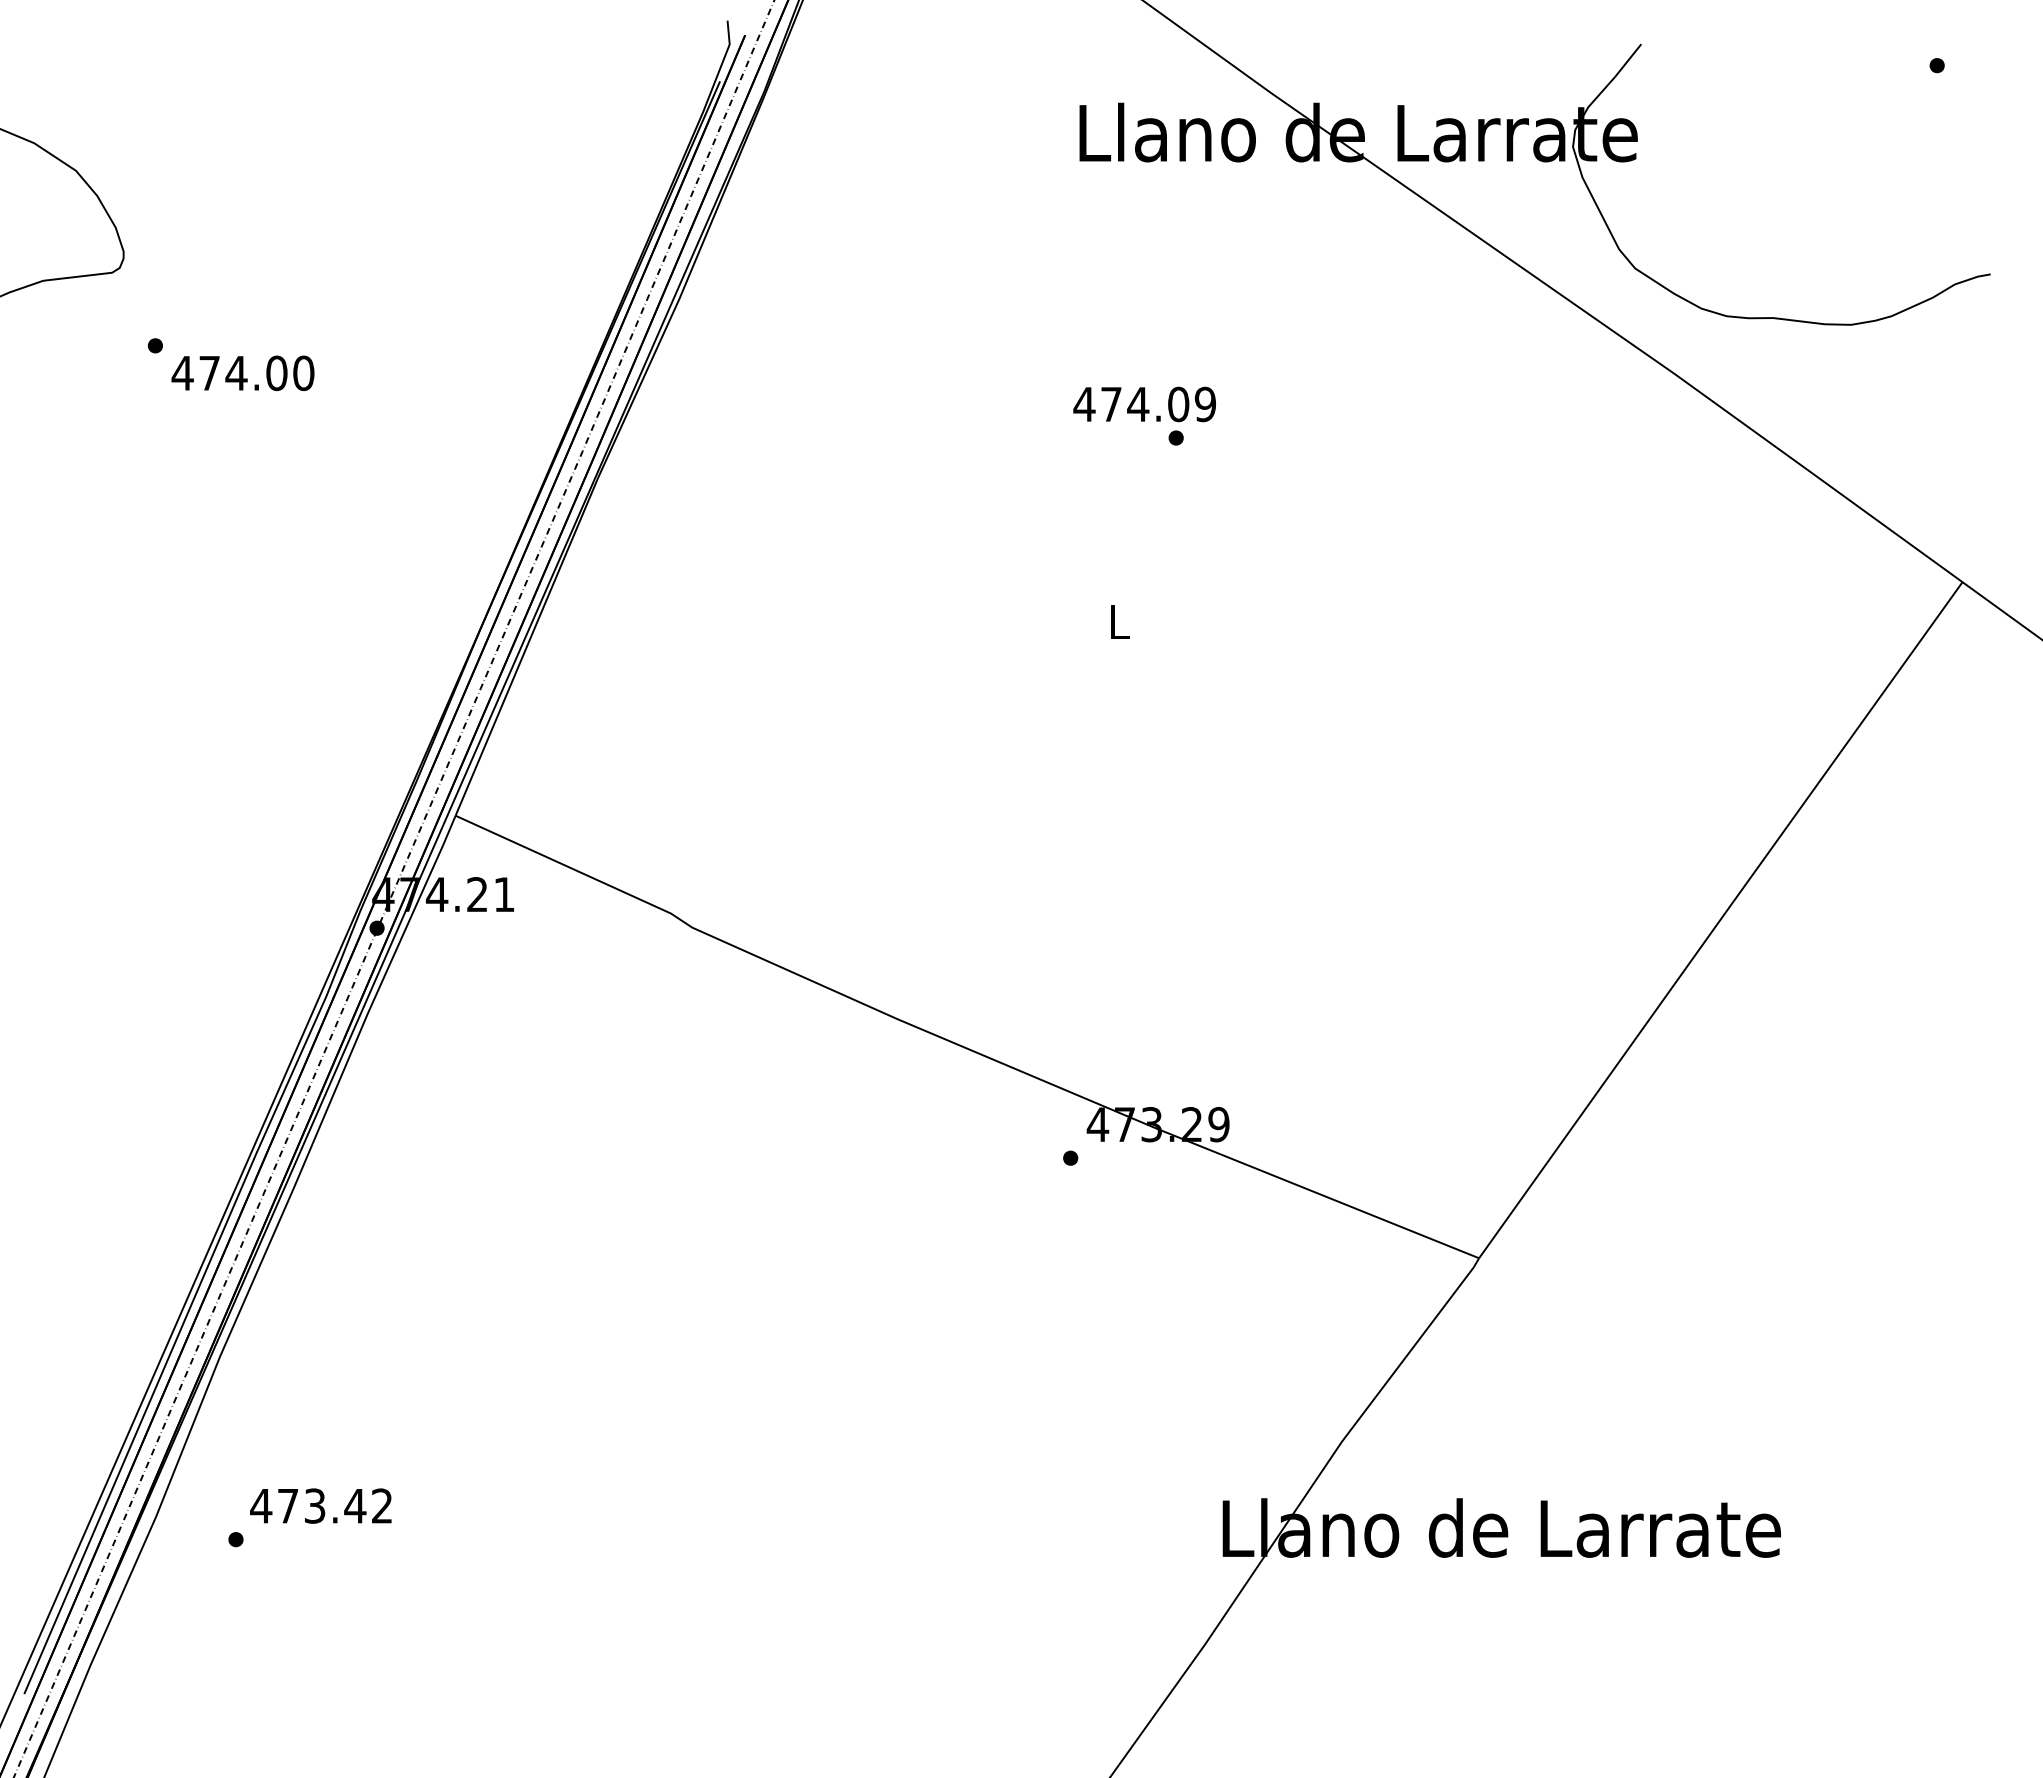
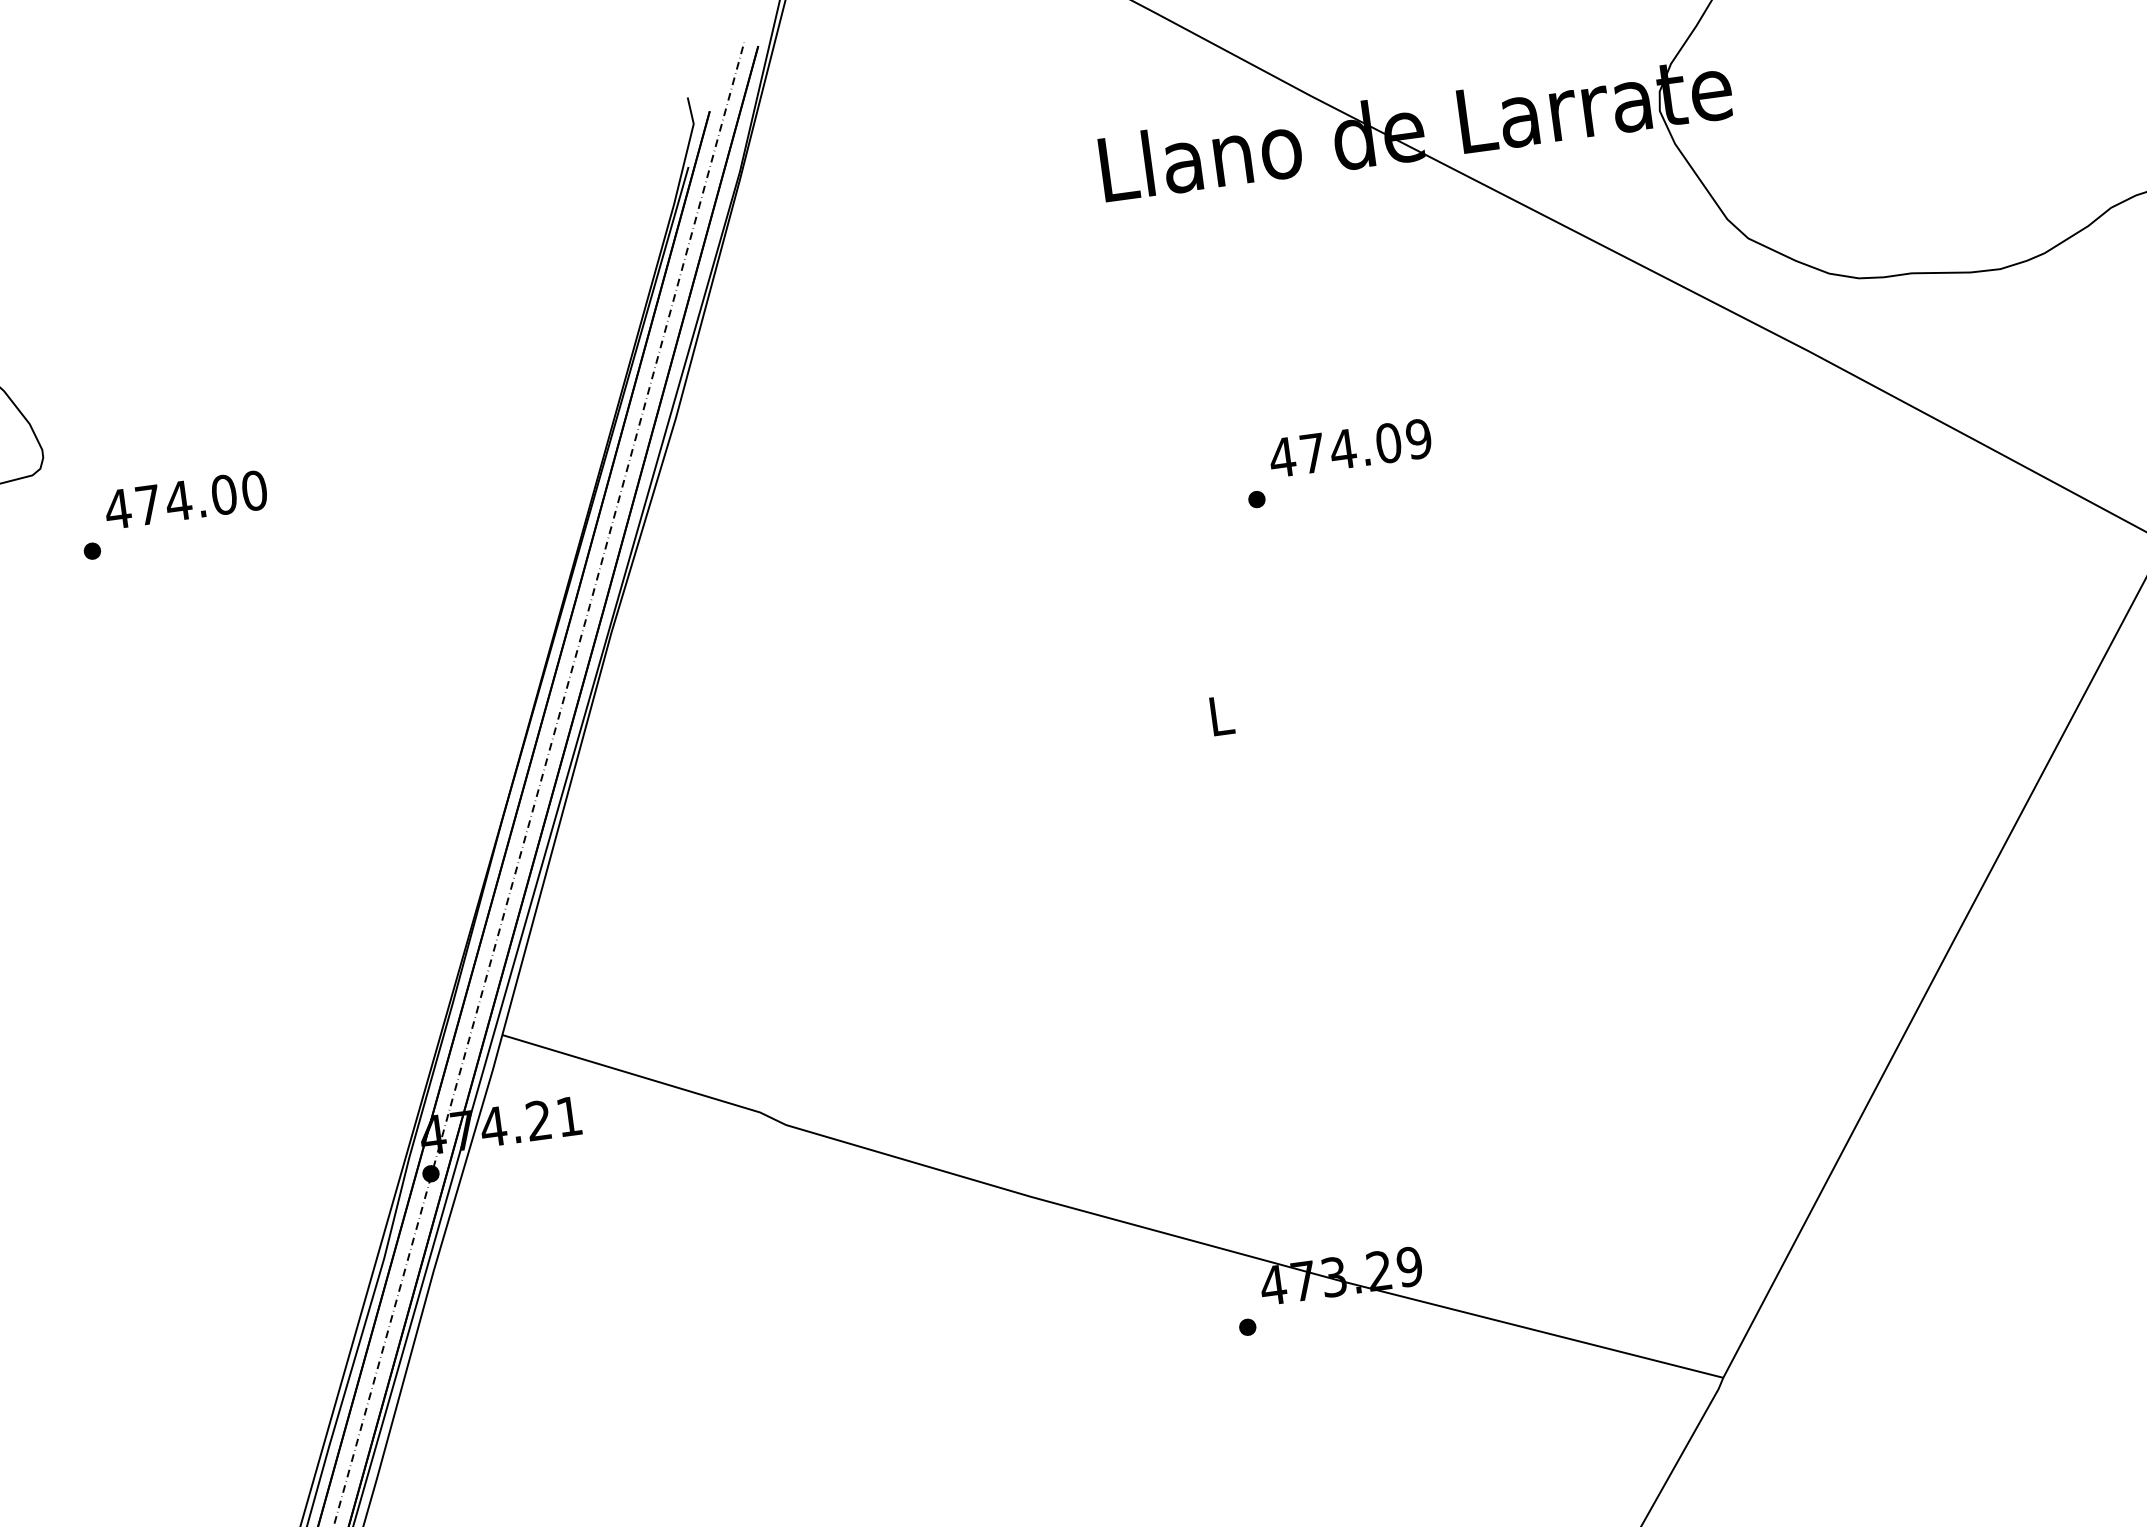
text: (242, 372) -> (185, 499), moved
text: (1144, 404) -> (1350, 448), moved

